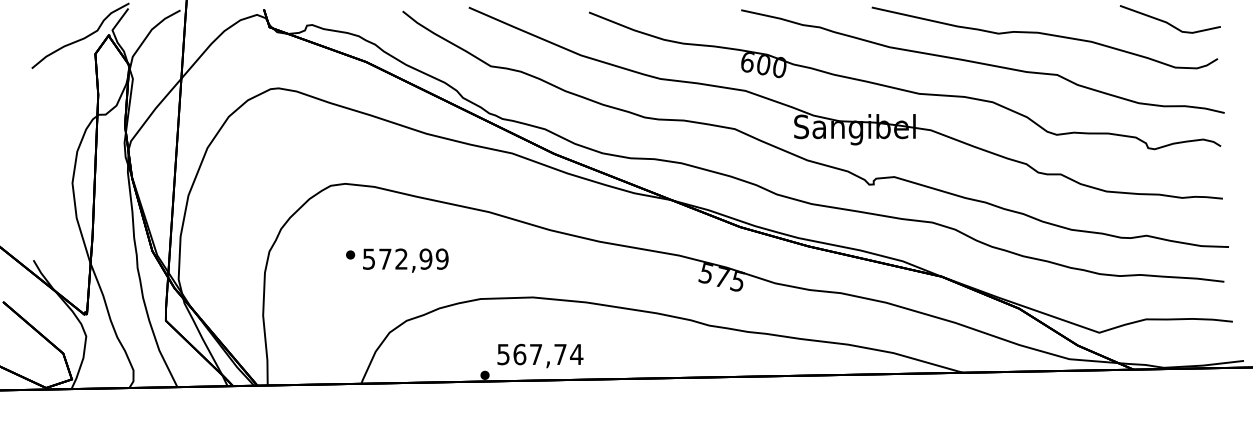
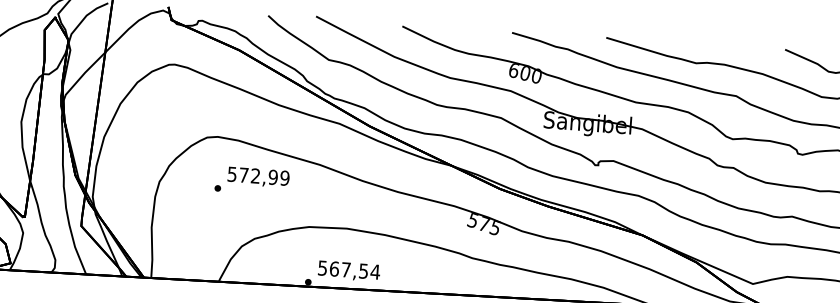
text: (405, 260) -> (258, 177), moved
text: (560, 354) -> (363, 271), 567,74 -> 567,54

